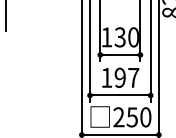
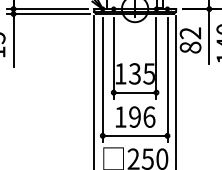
text: (132, 37) -> (148, 73), 130 -> 135
text: (133, 77) -> (149, 116), 197 -> 196

